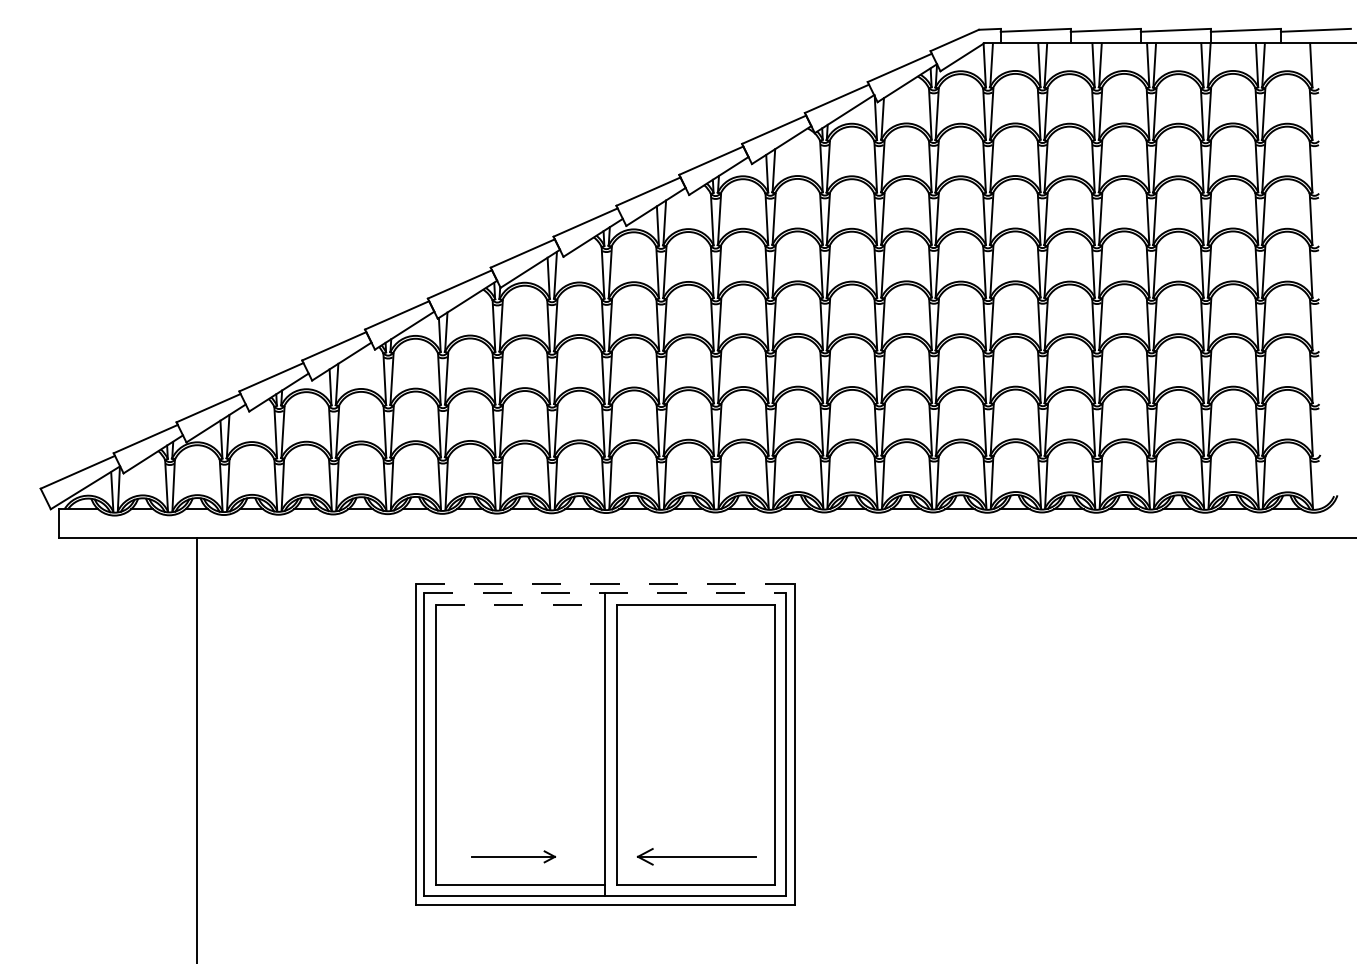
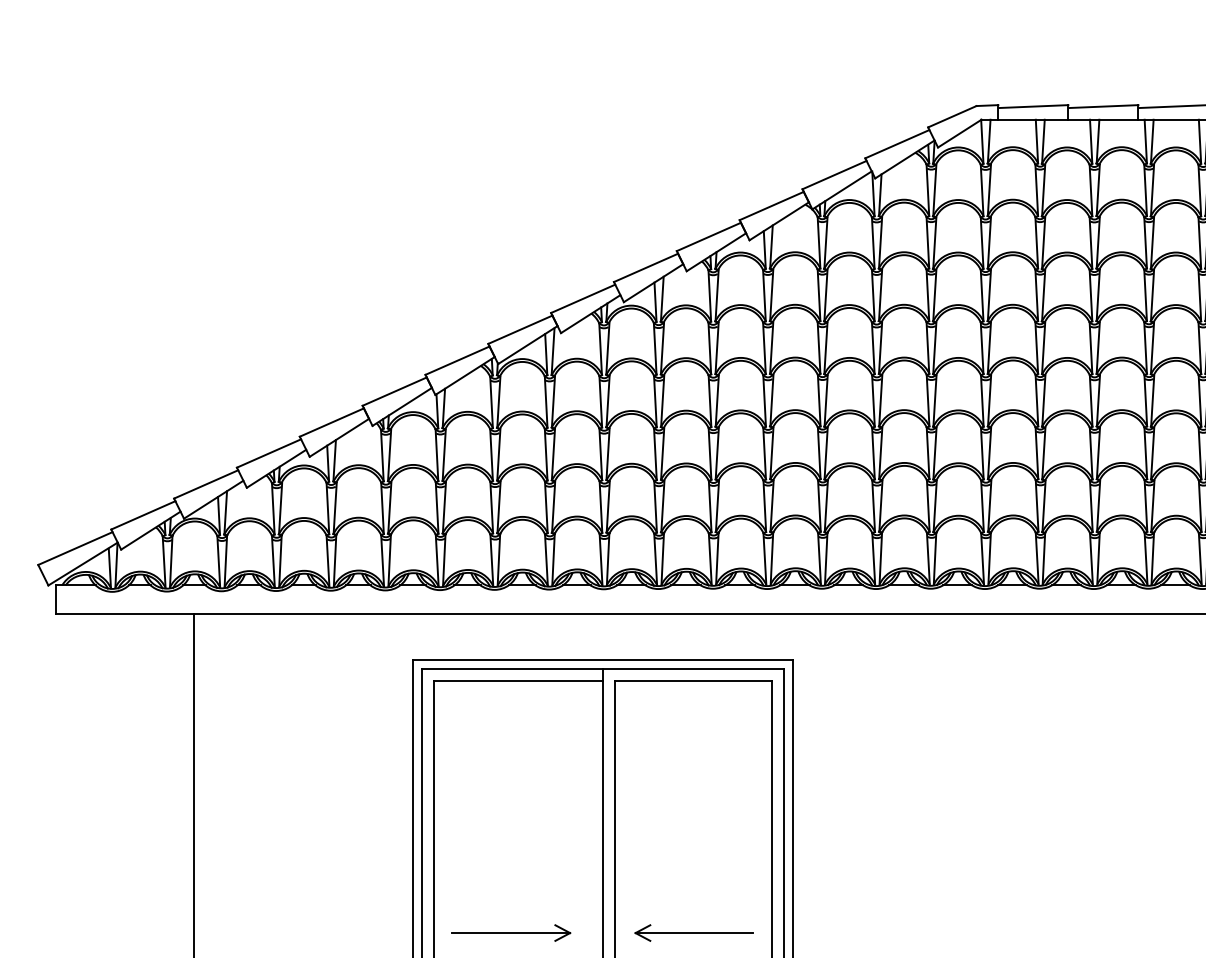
line: (605, 584) -> (603, 660), dashed -> solid
line: (605, 592) -> (603, 668), dashed -> solid
line: (520, 604) -> (518, 680), dashed -> solid
part: (513, 856) -> (511, 932), size x1.43

